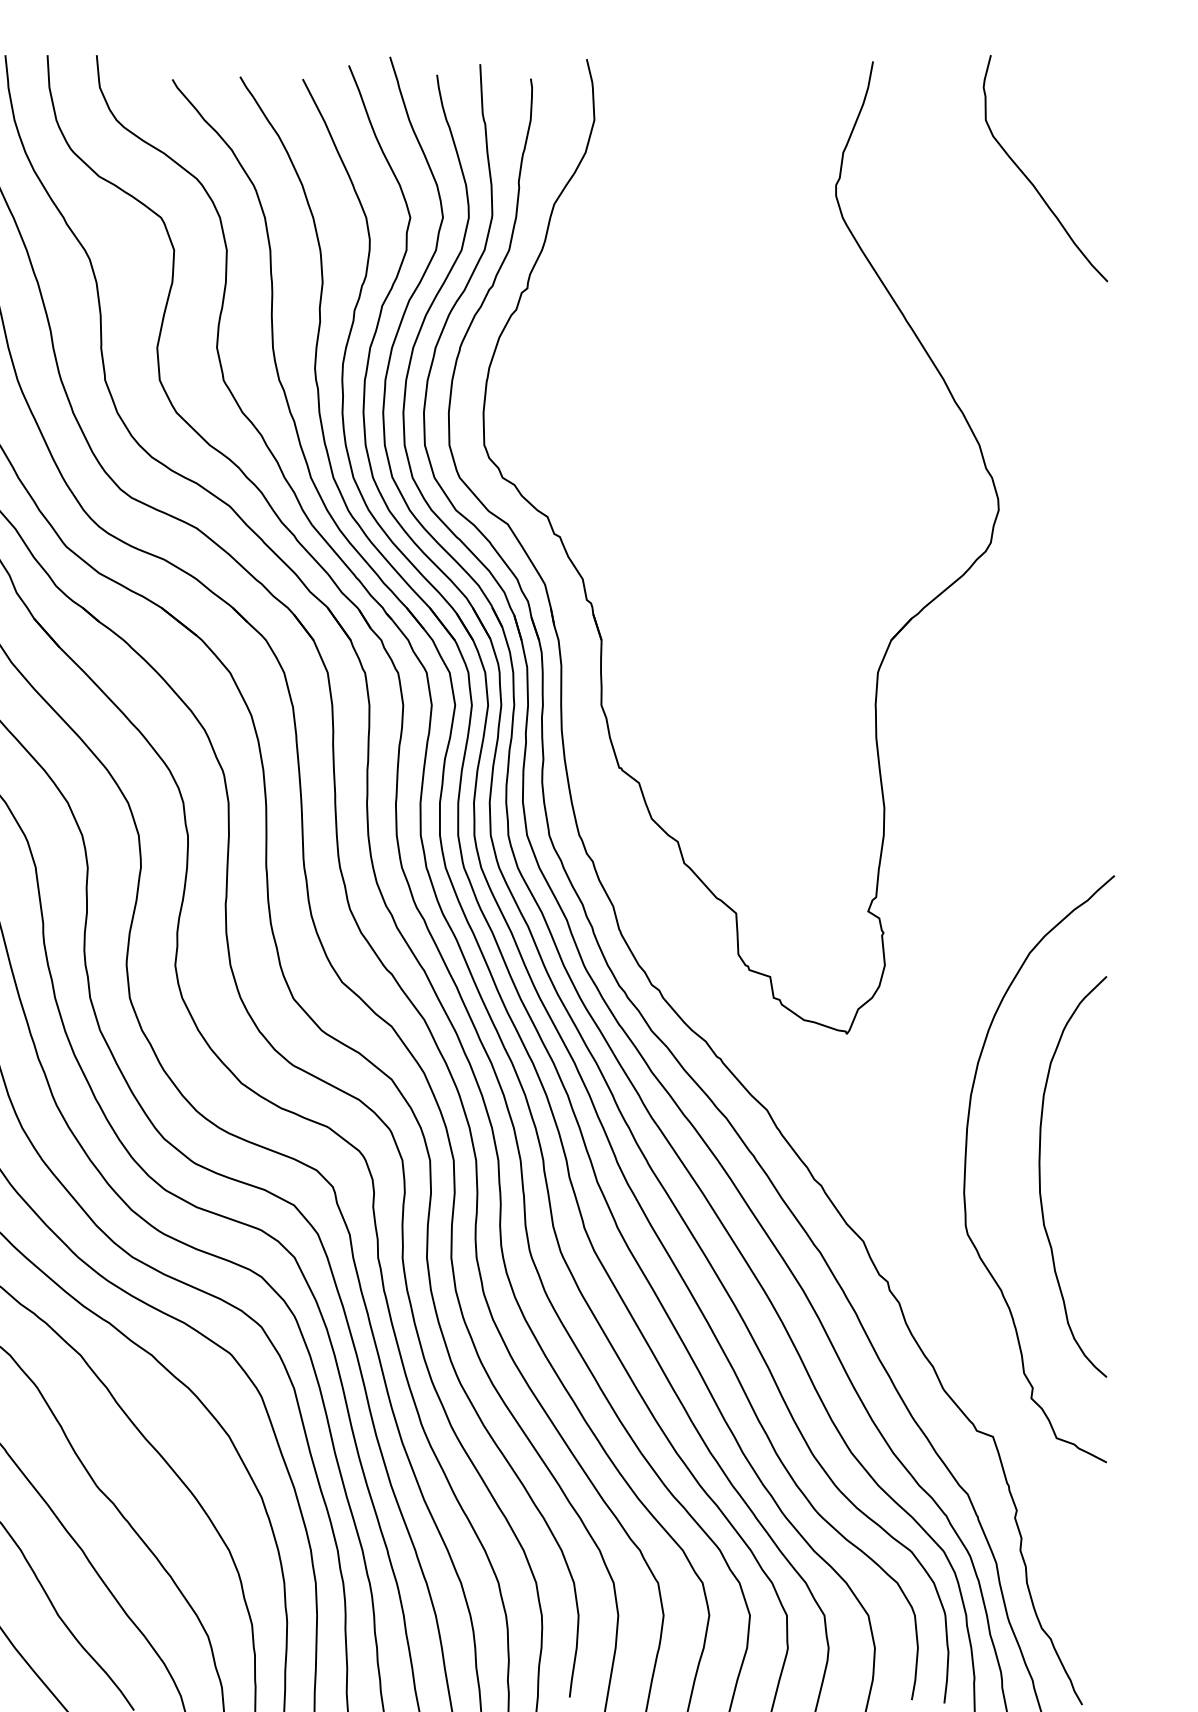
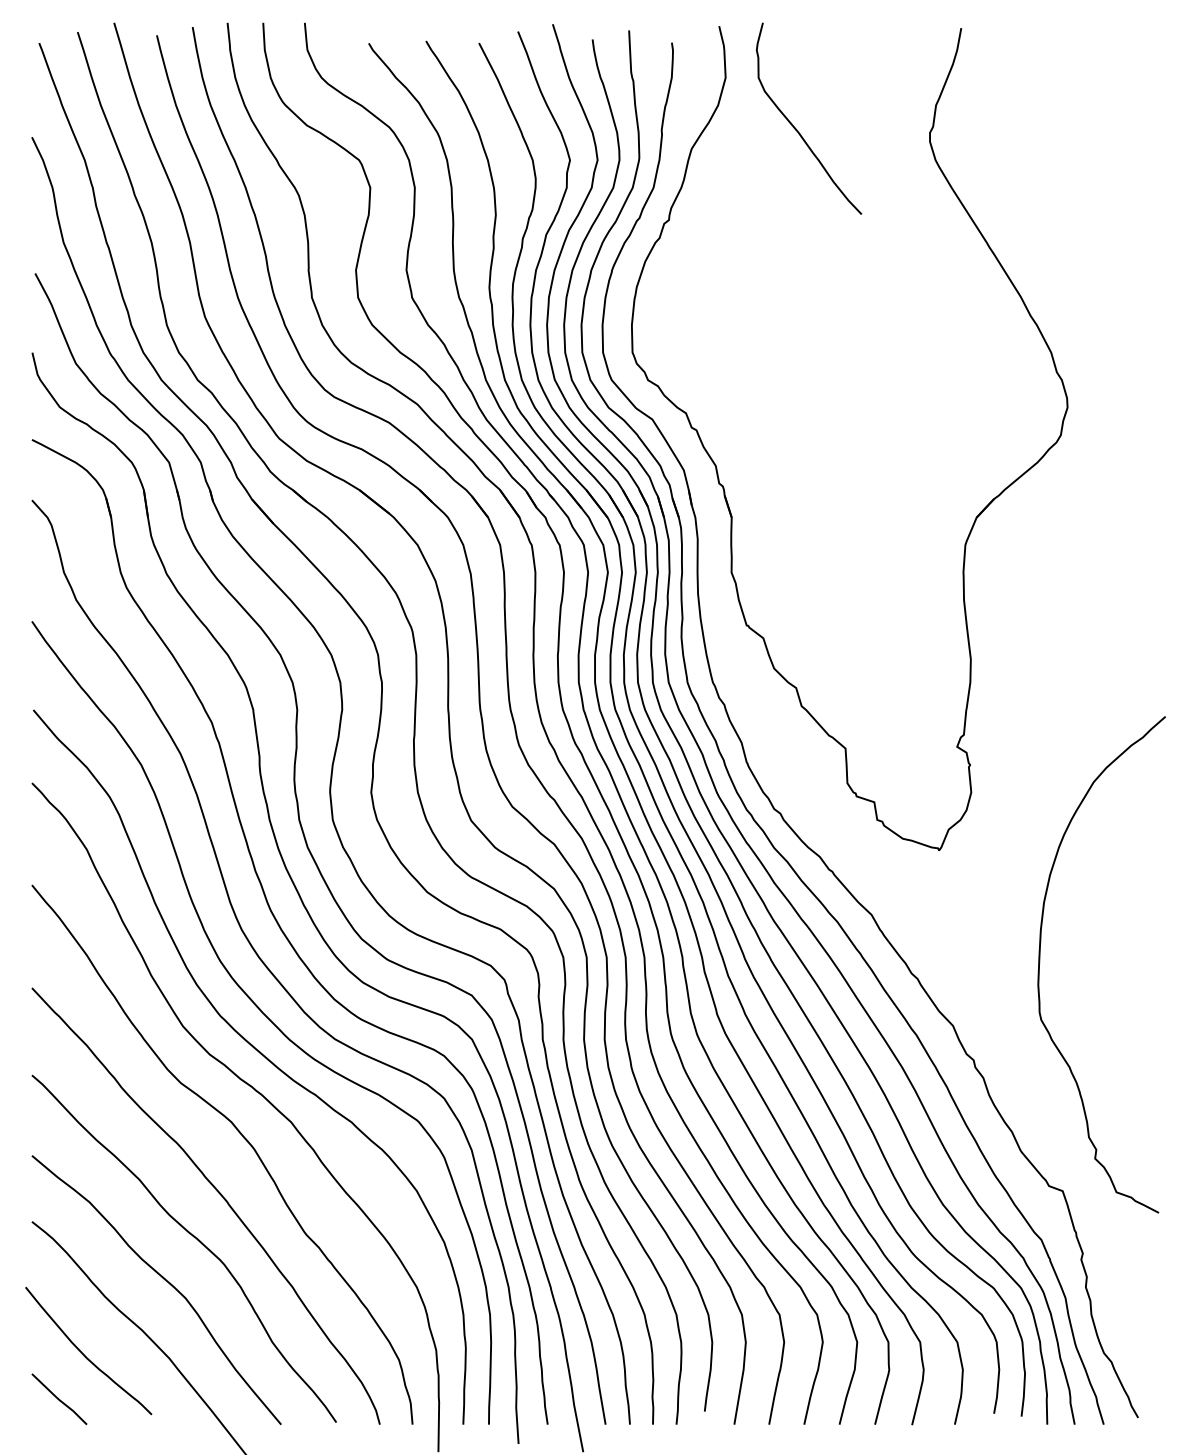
curve: (1031, 181) -> (797, 129), moved
curve: (1041, 1177) -> (1103, 971), removed

